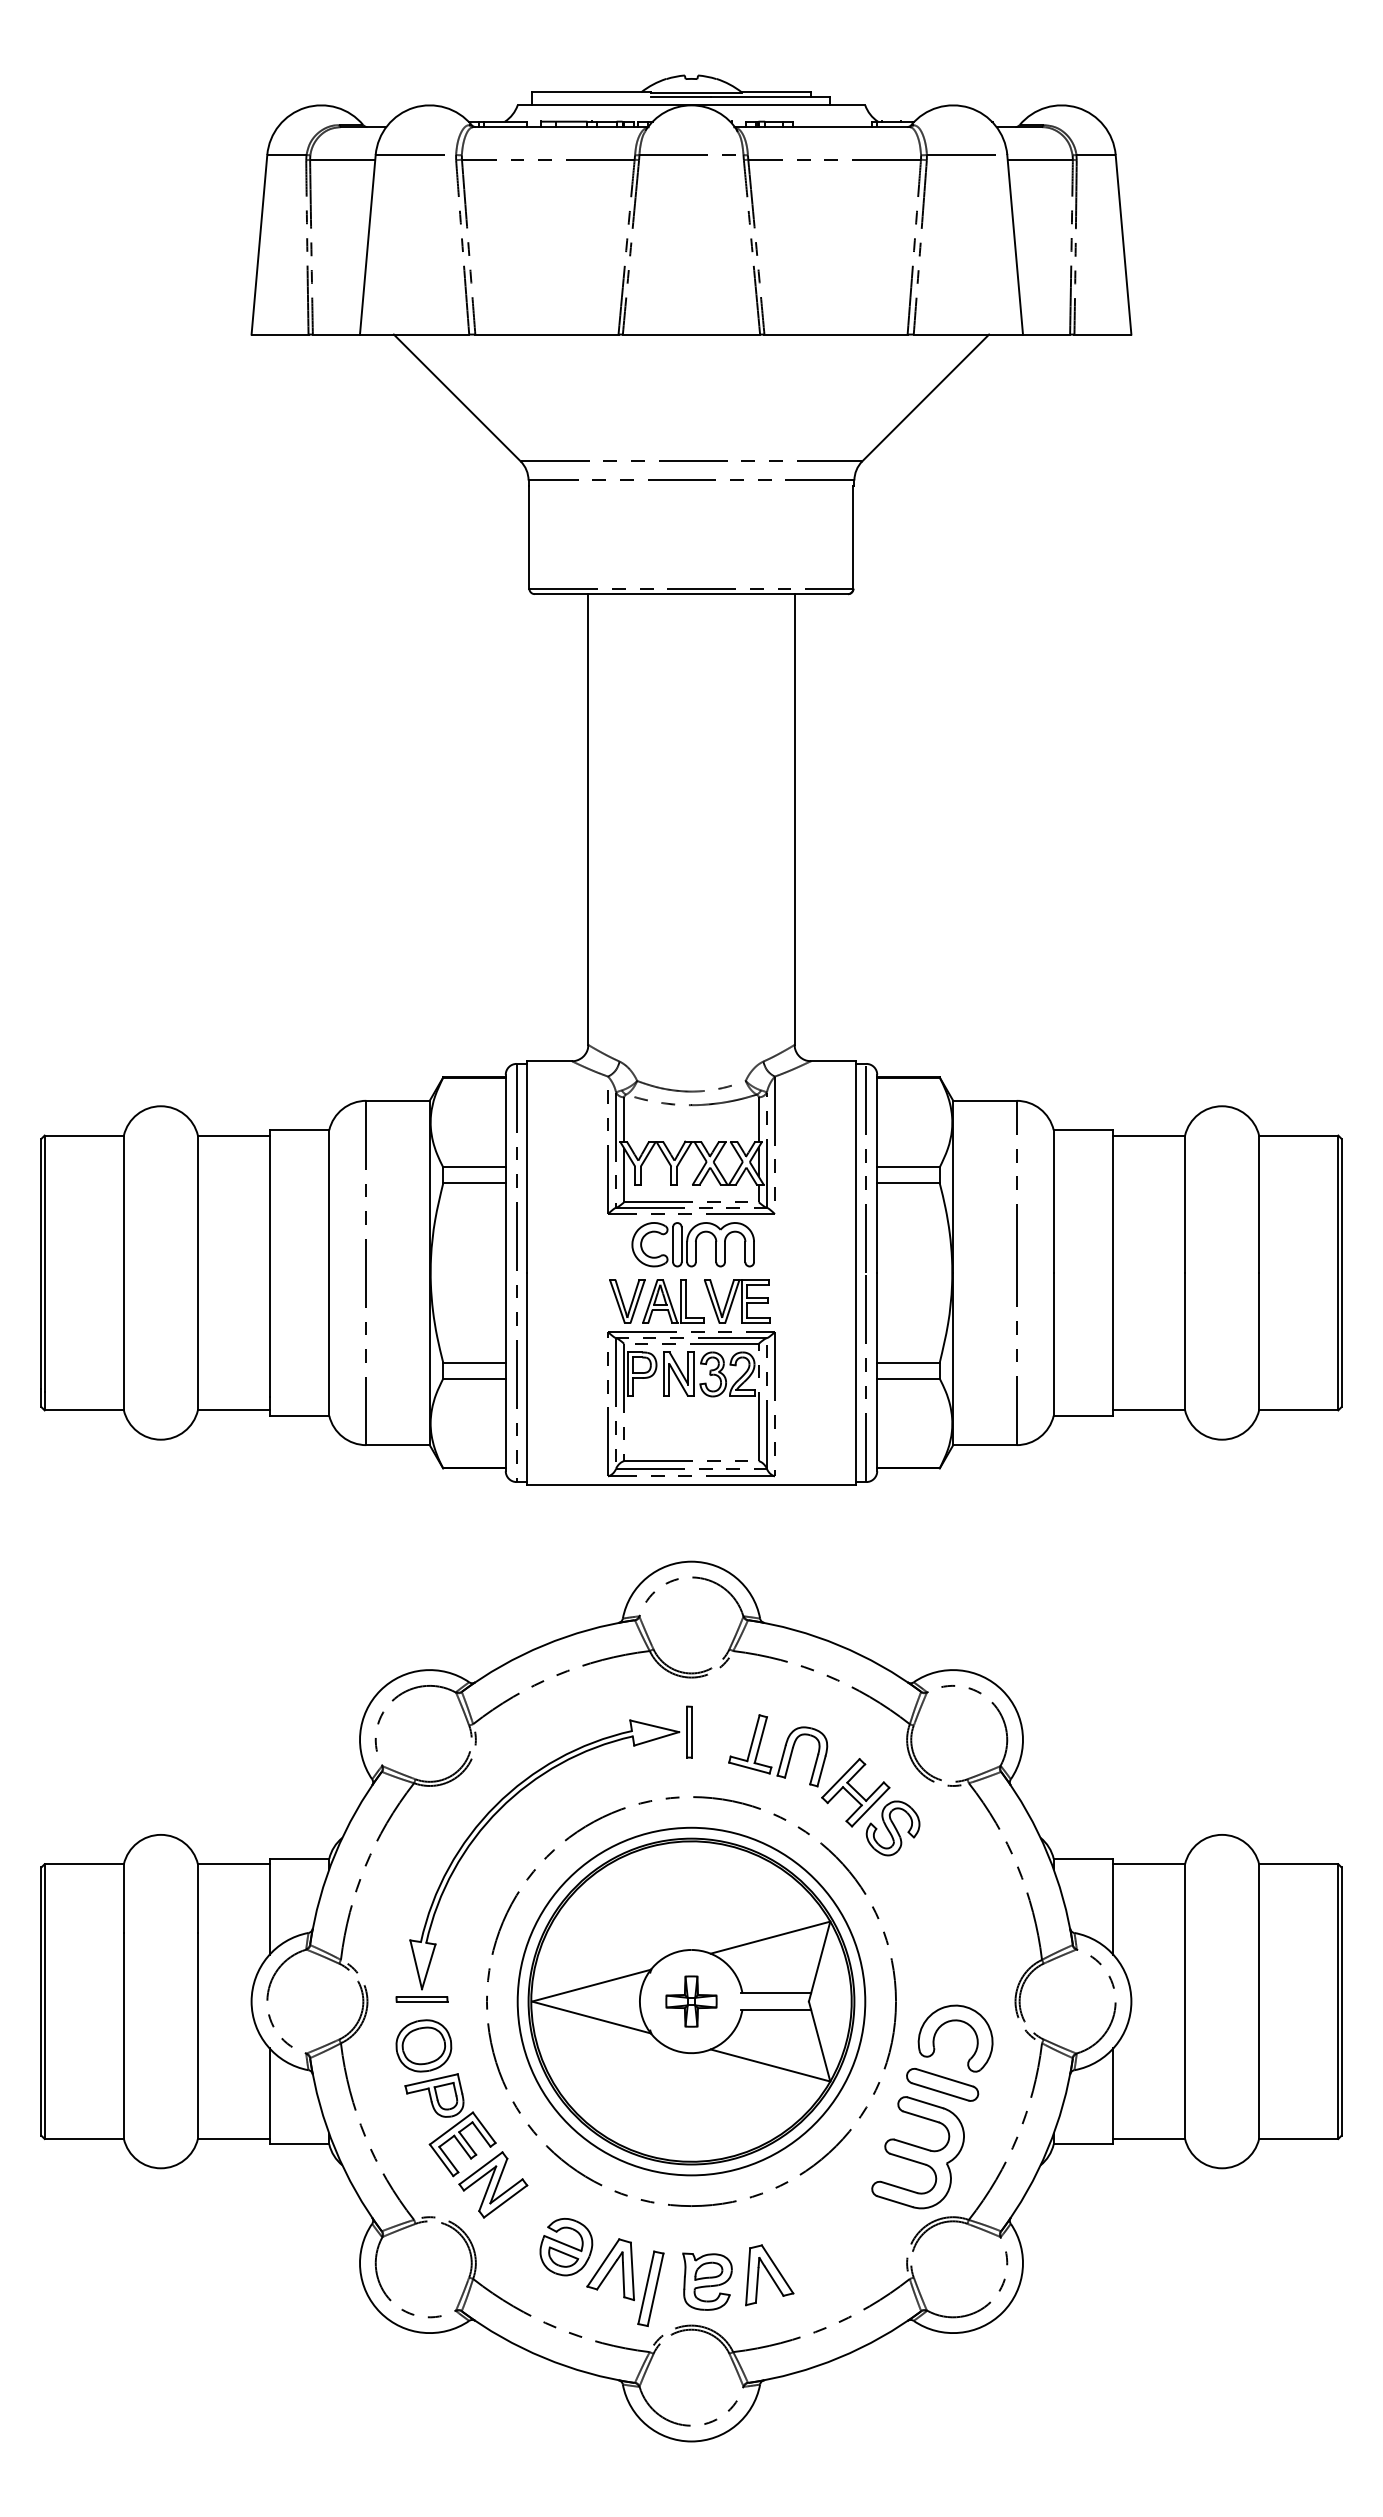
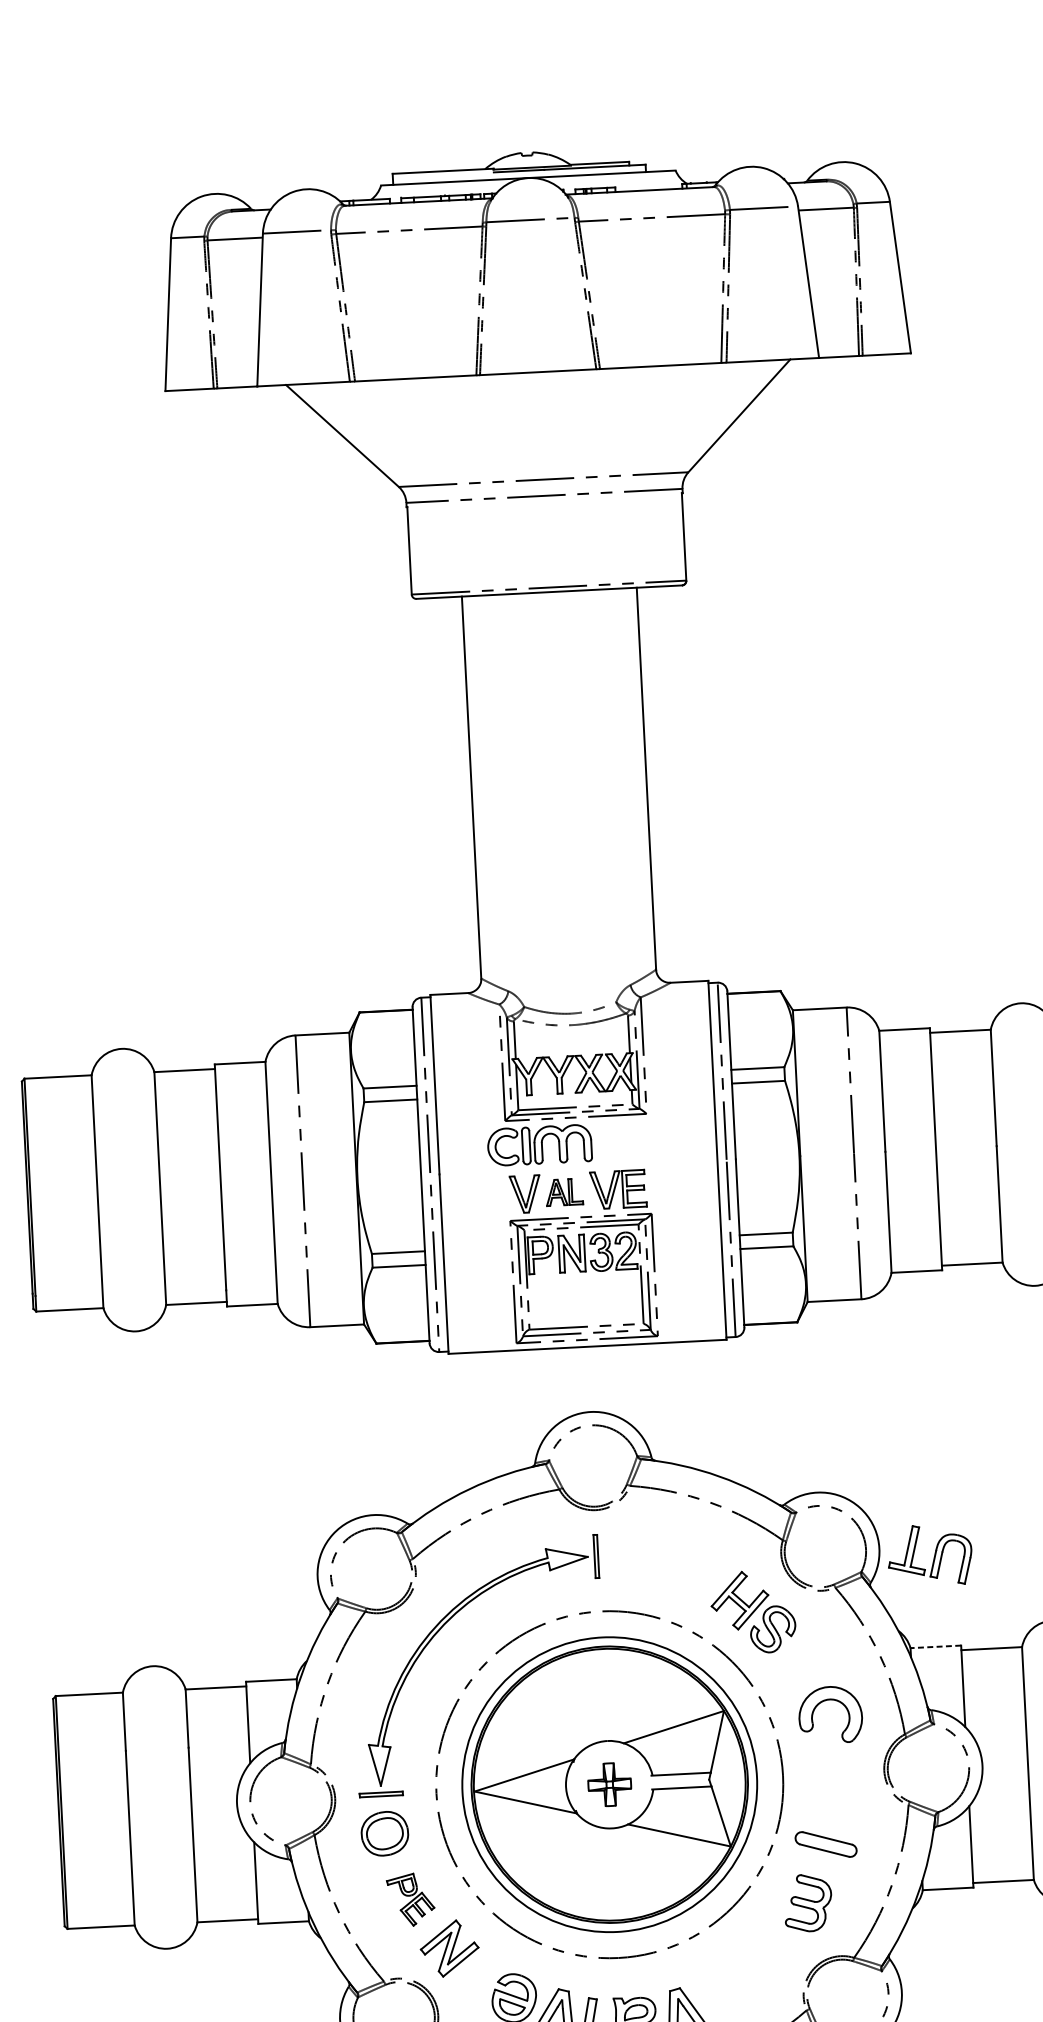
part: (692, 1244) -> (539, 1145), moved
part: (673, 1301) -> (564, 1192), size x0.7
part: (778, 1750) -> (930, 1555), moved
line: (1083, 1858) -> (935, 1646), solid -> dashed
part: (955, 2021) -> (829, 1700), moved
part: (450, 2125) -> (410, 1900), size x0.6
part: (917, 2152) -> (807, 1902), size x0.6

